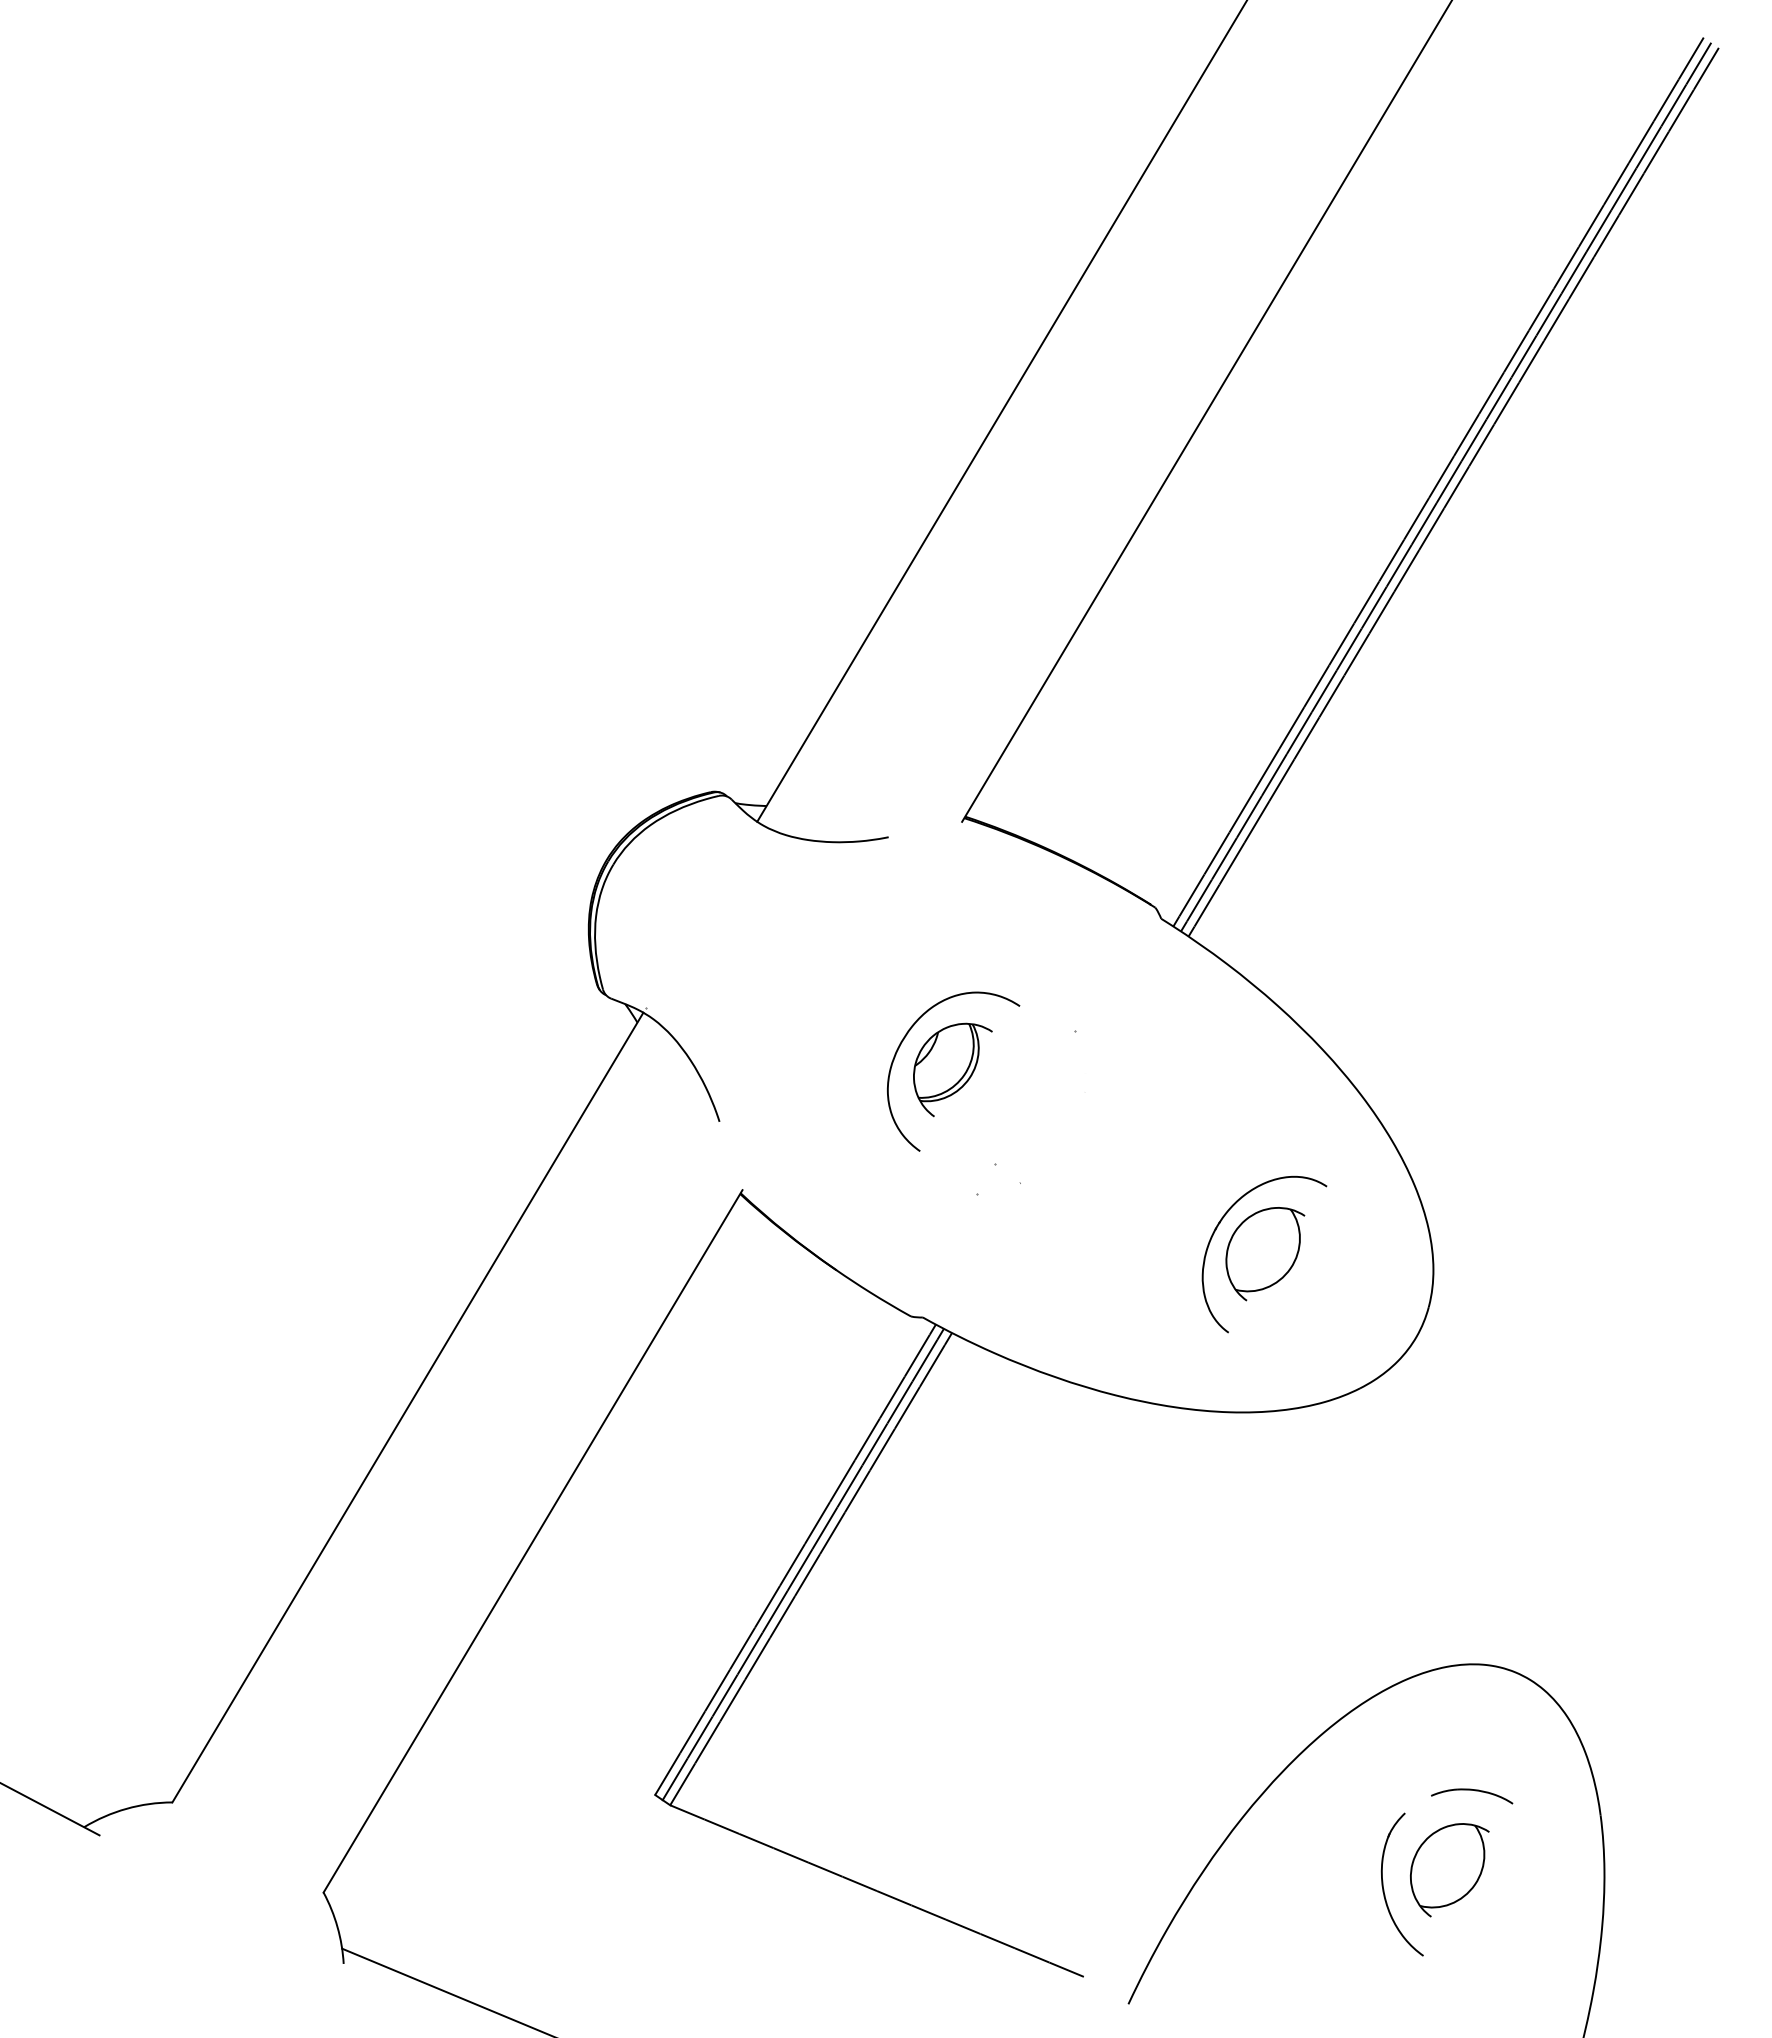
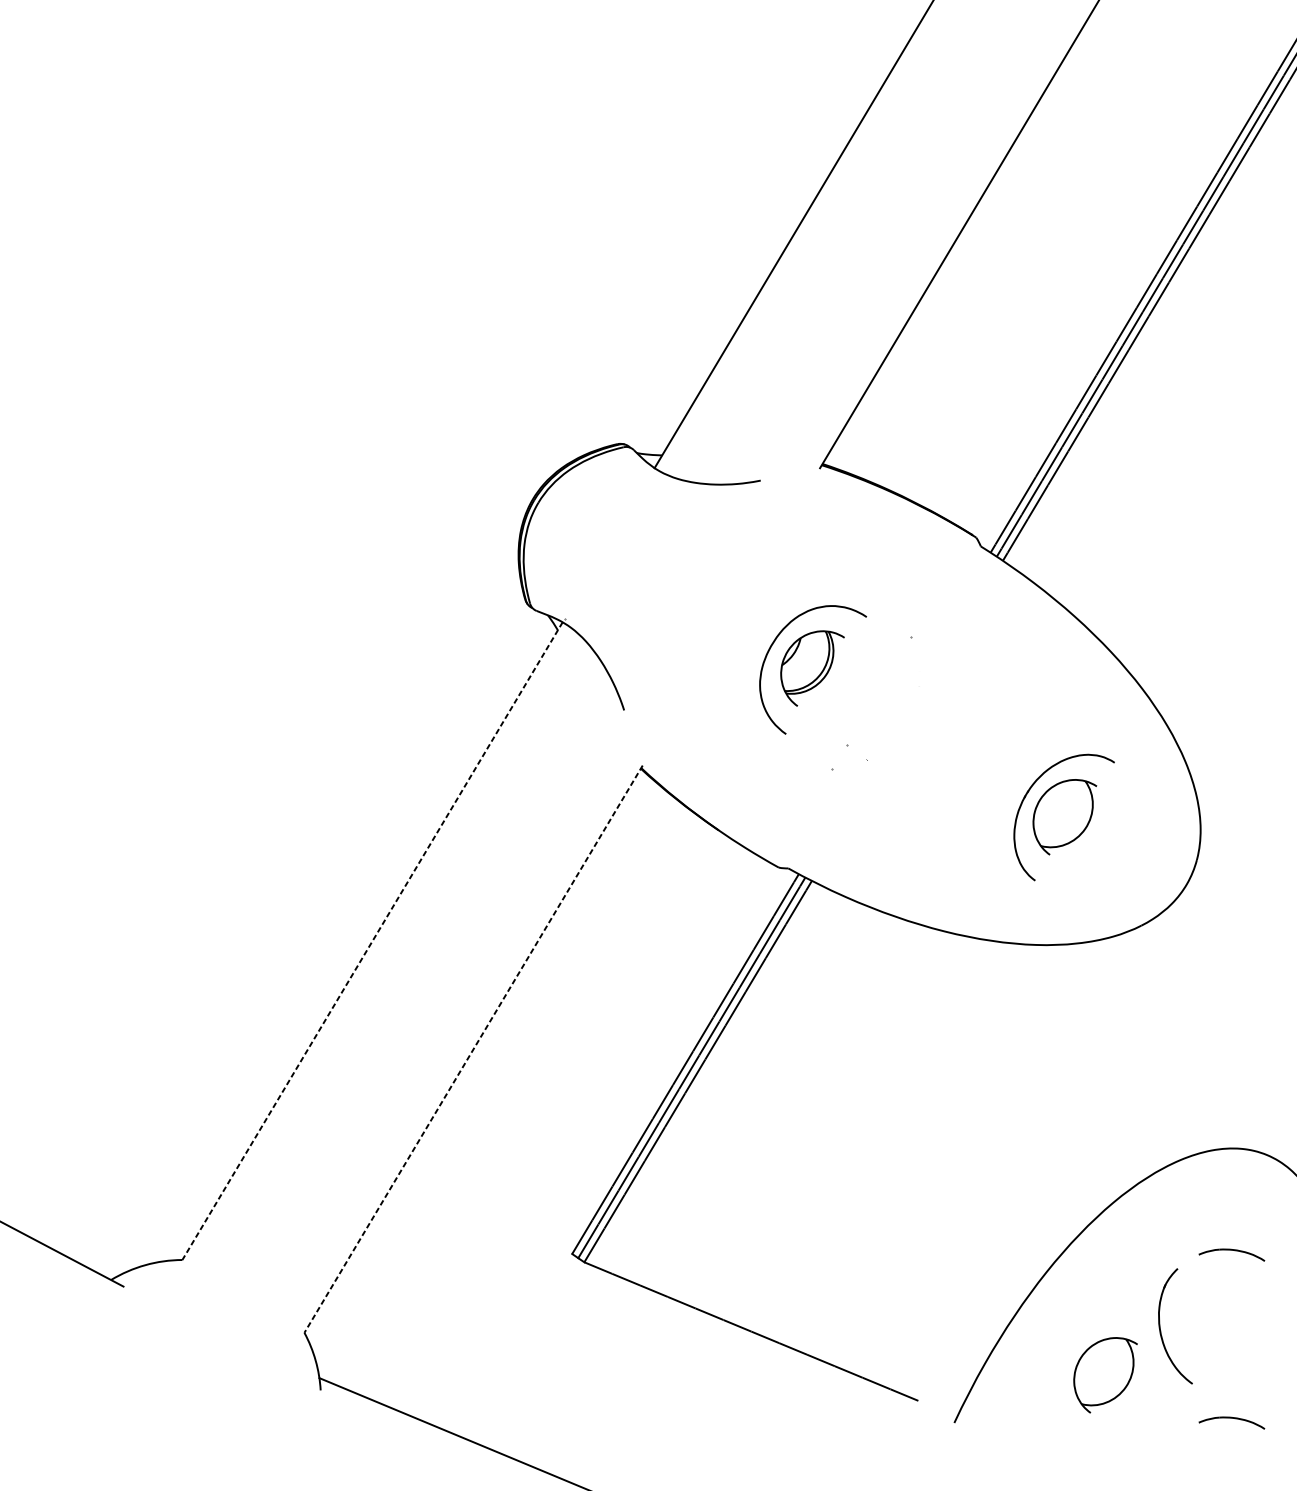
line: (407, 1407) -> (372, 941), solid -> dashed
line: (533, 1541) -> (473, 1049), solid -> dashed
part: (1449, 1870) -> (1105, 1375), moved
part: (1472, 2004) -> (1232, 1423), added

